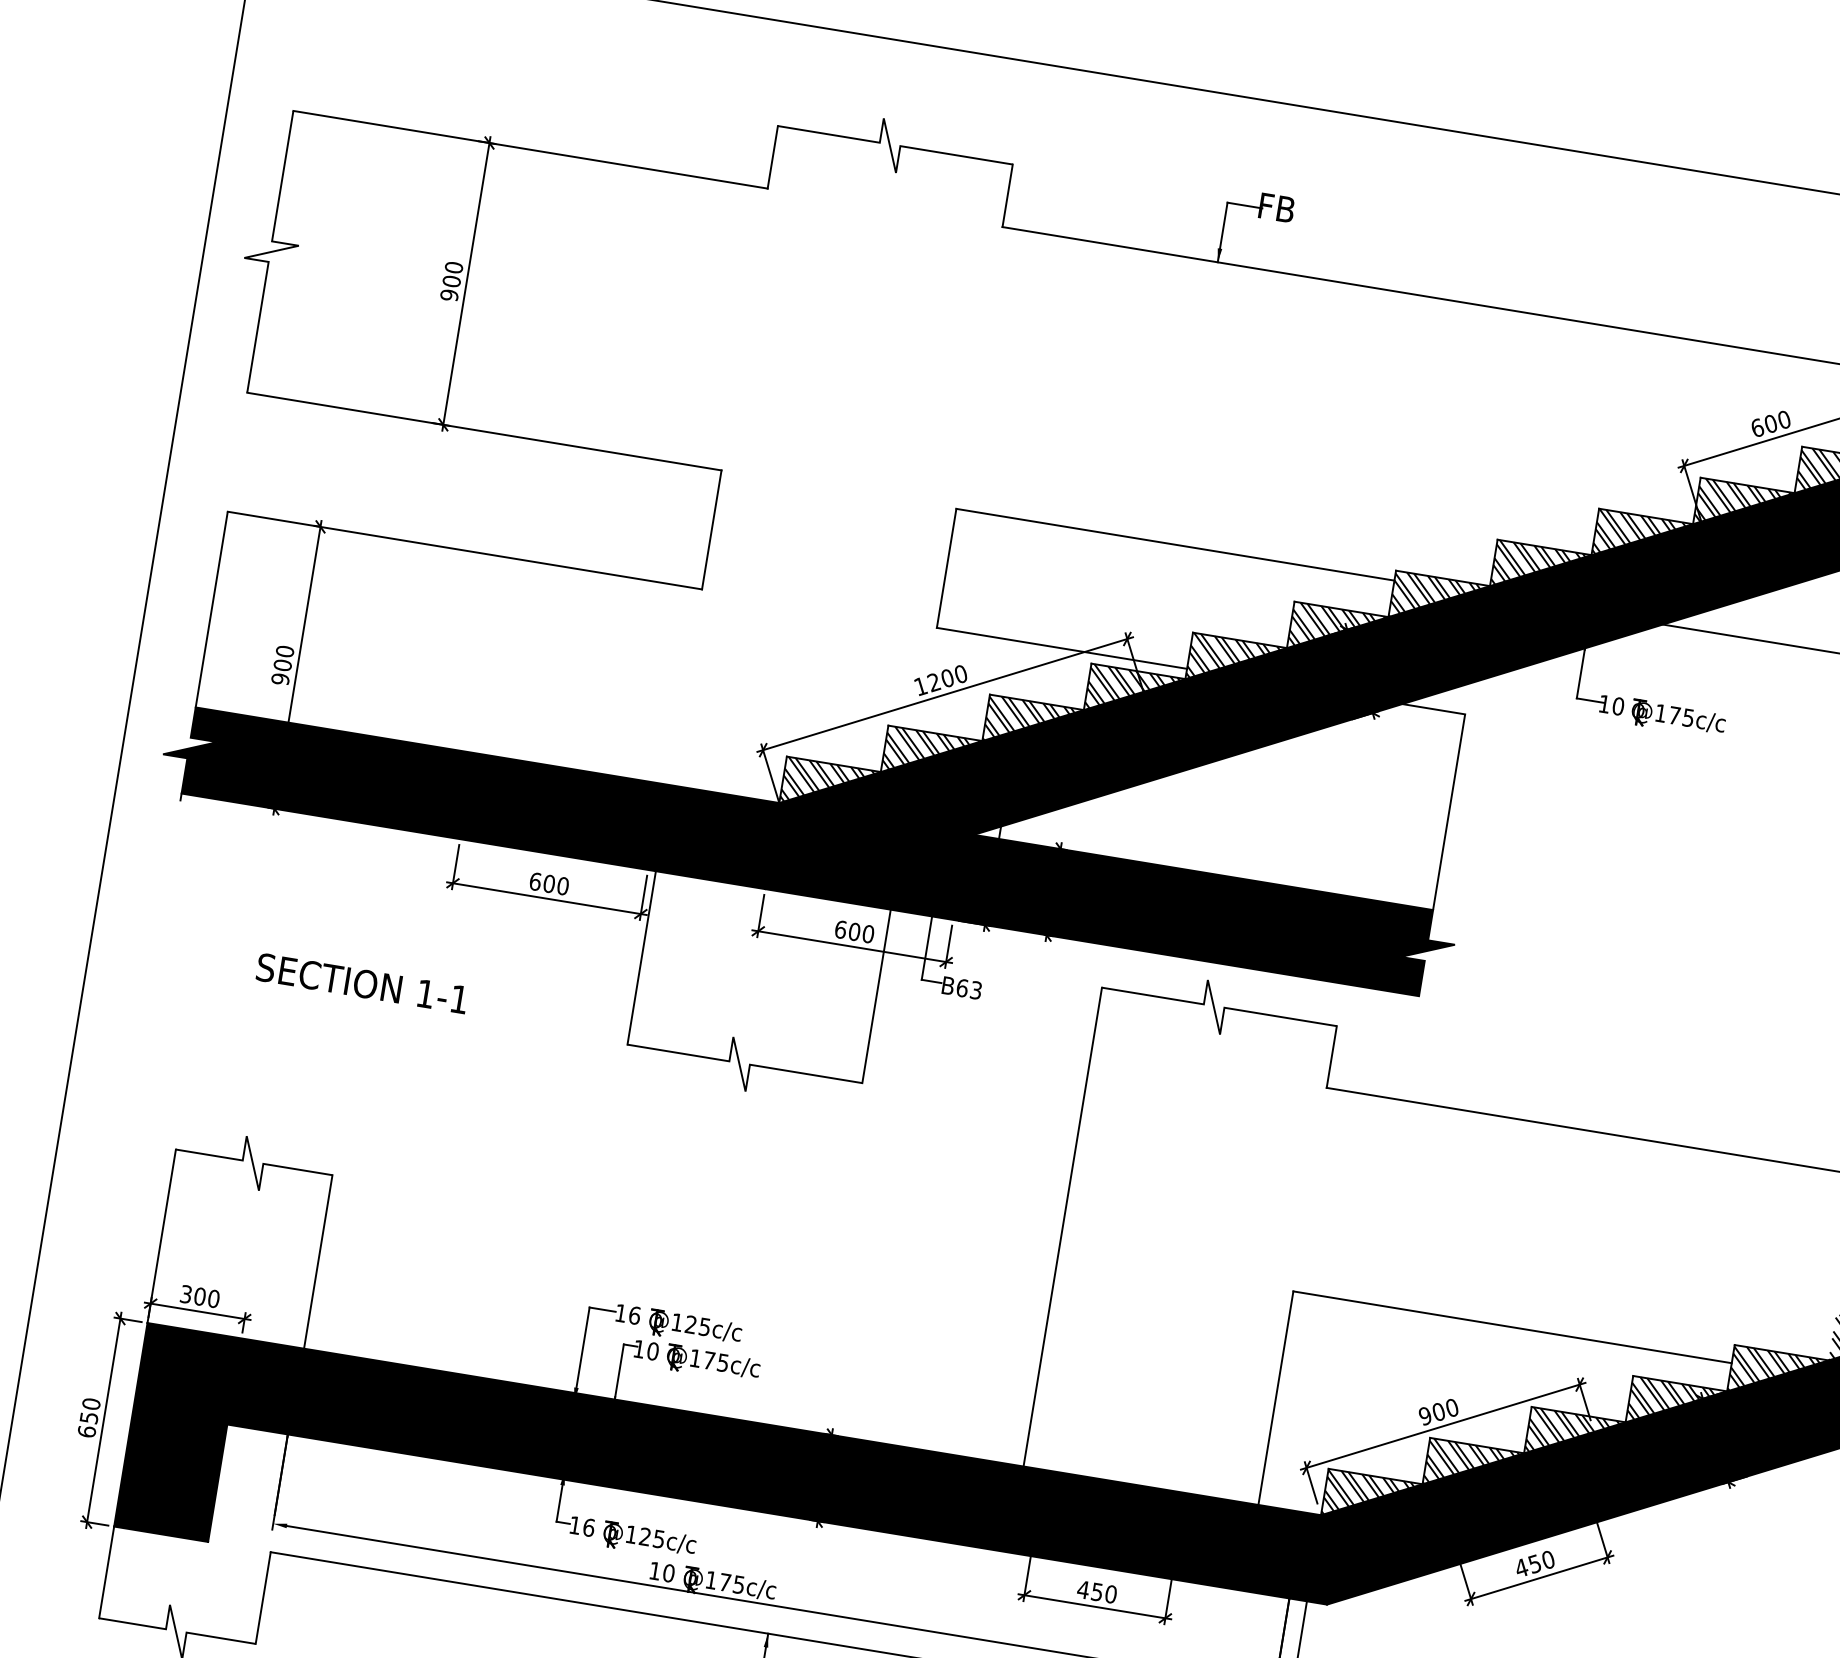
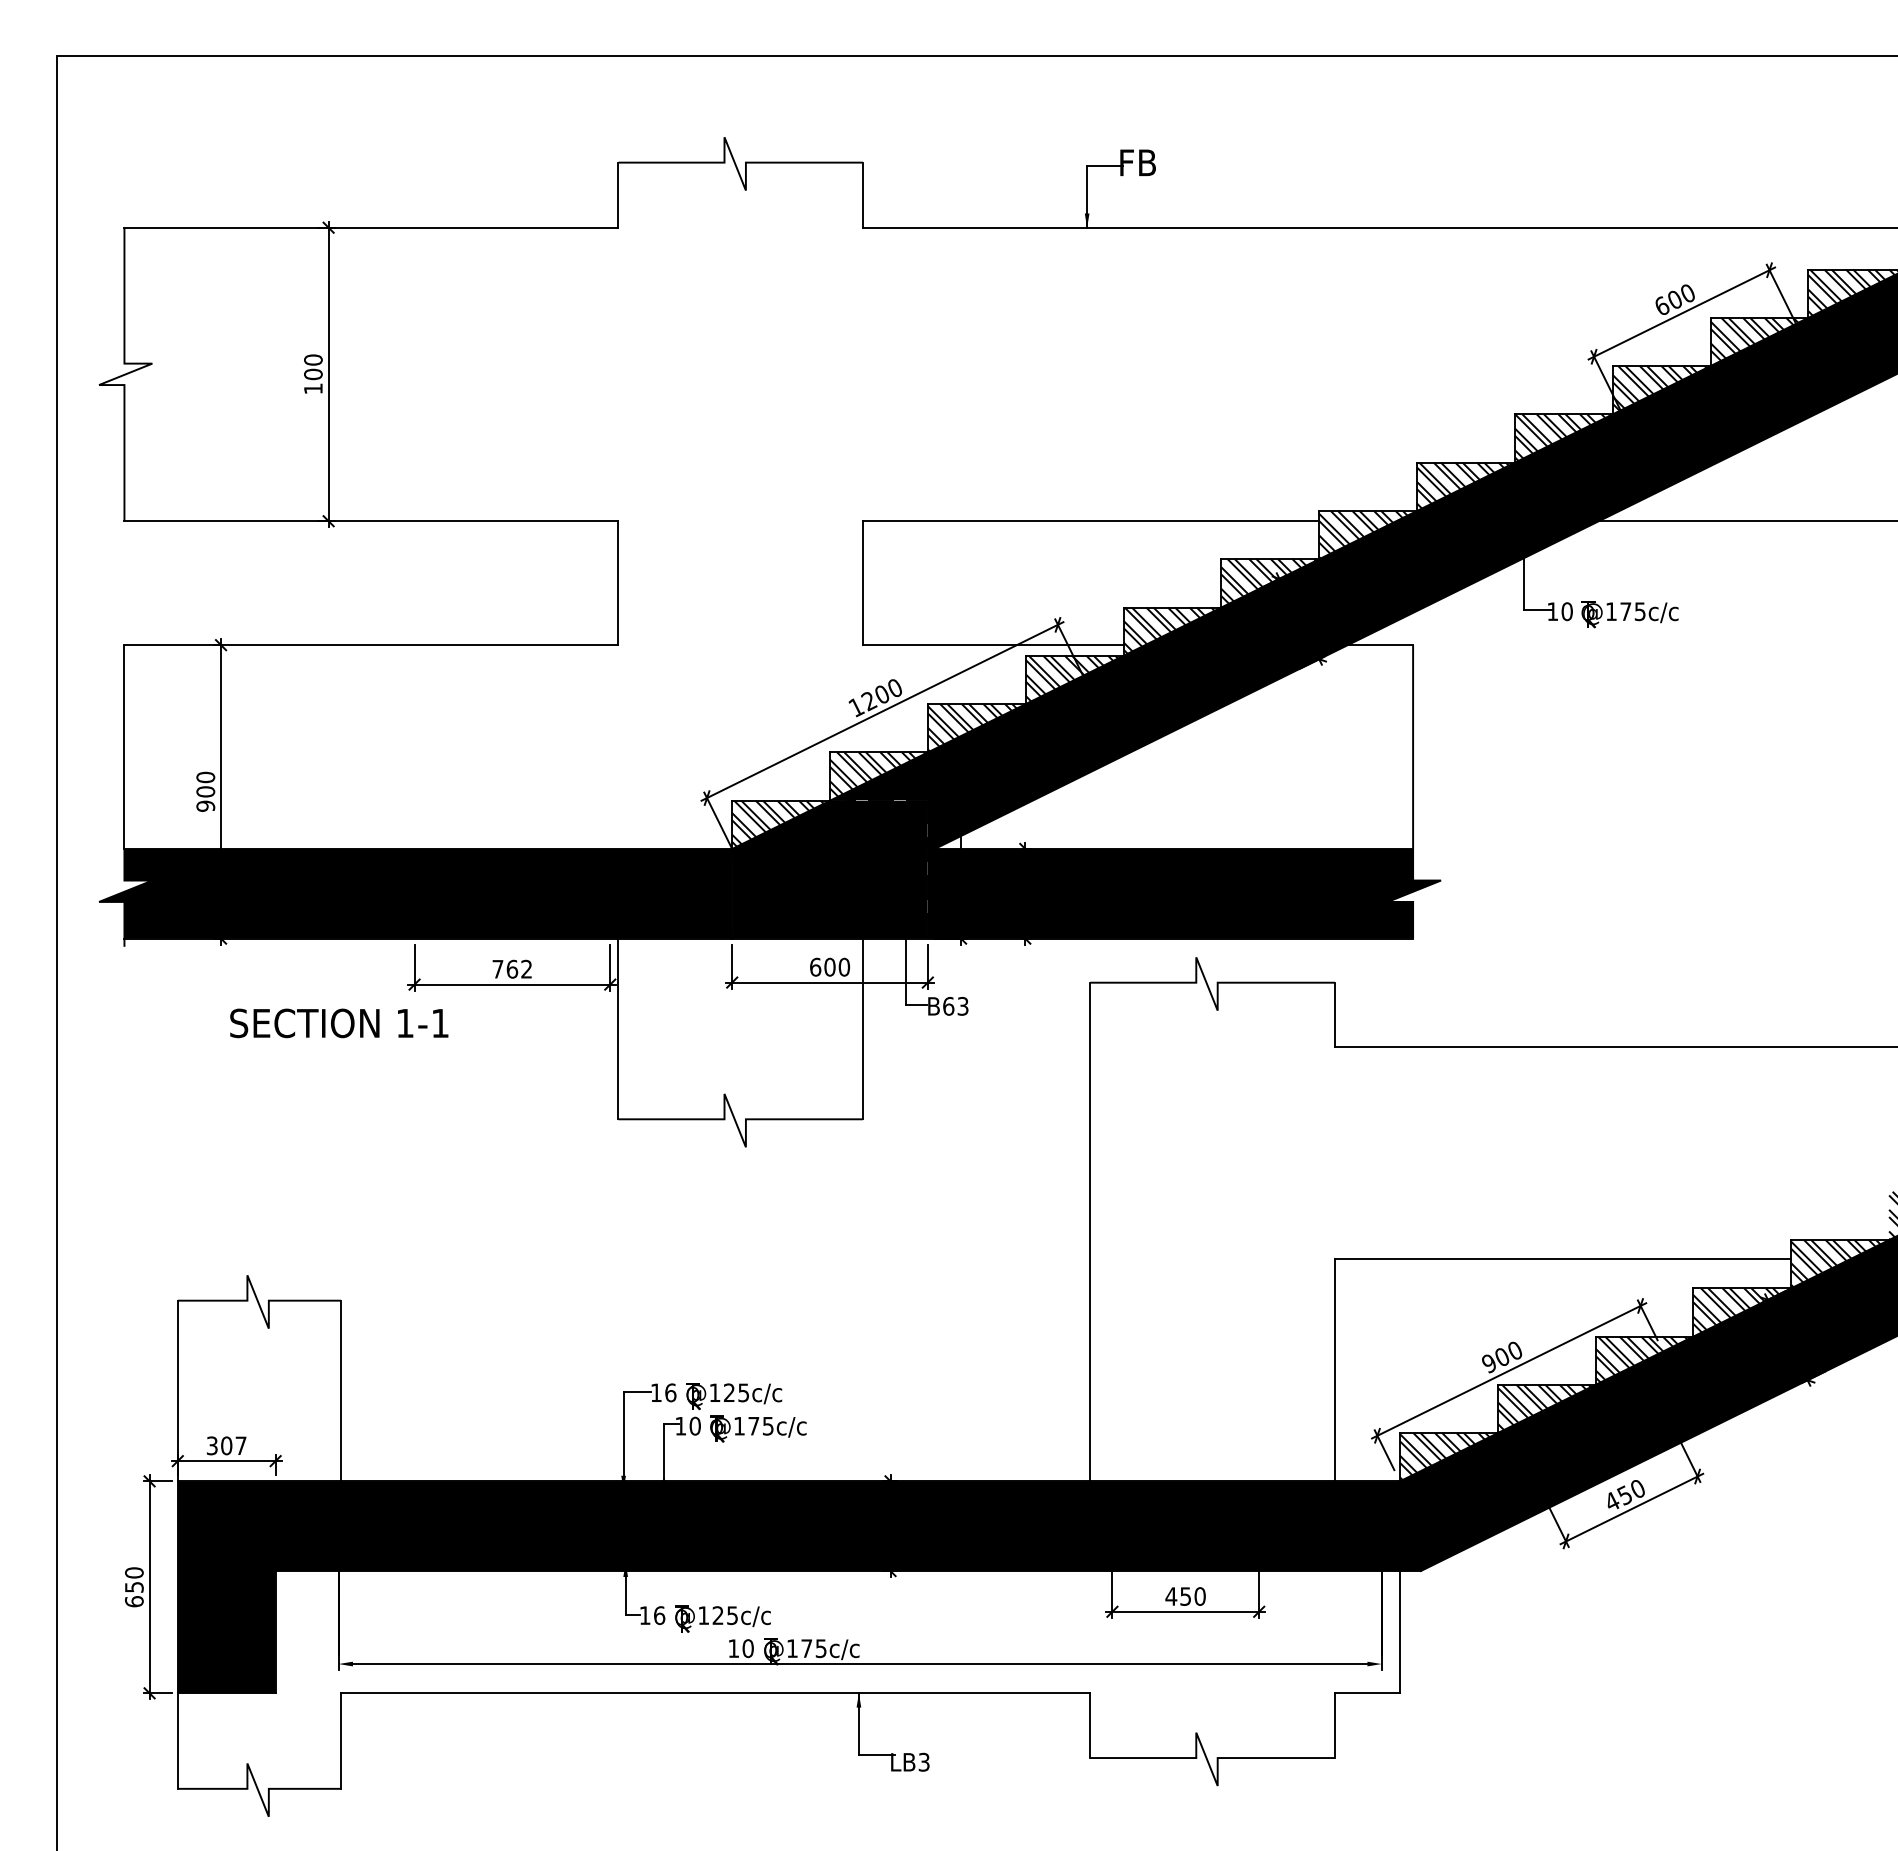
text: (449, 295) -> (313, 388), 900 -> 100
text: (549, 883) -> (512, 968), 600 -> 762
text: (362, 983) -> (339, 1023), moved
text: (213, 1298) -> (240, 1445), 300 -> 307

